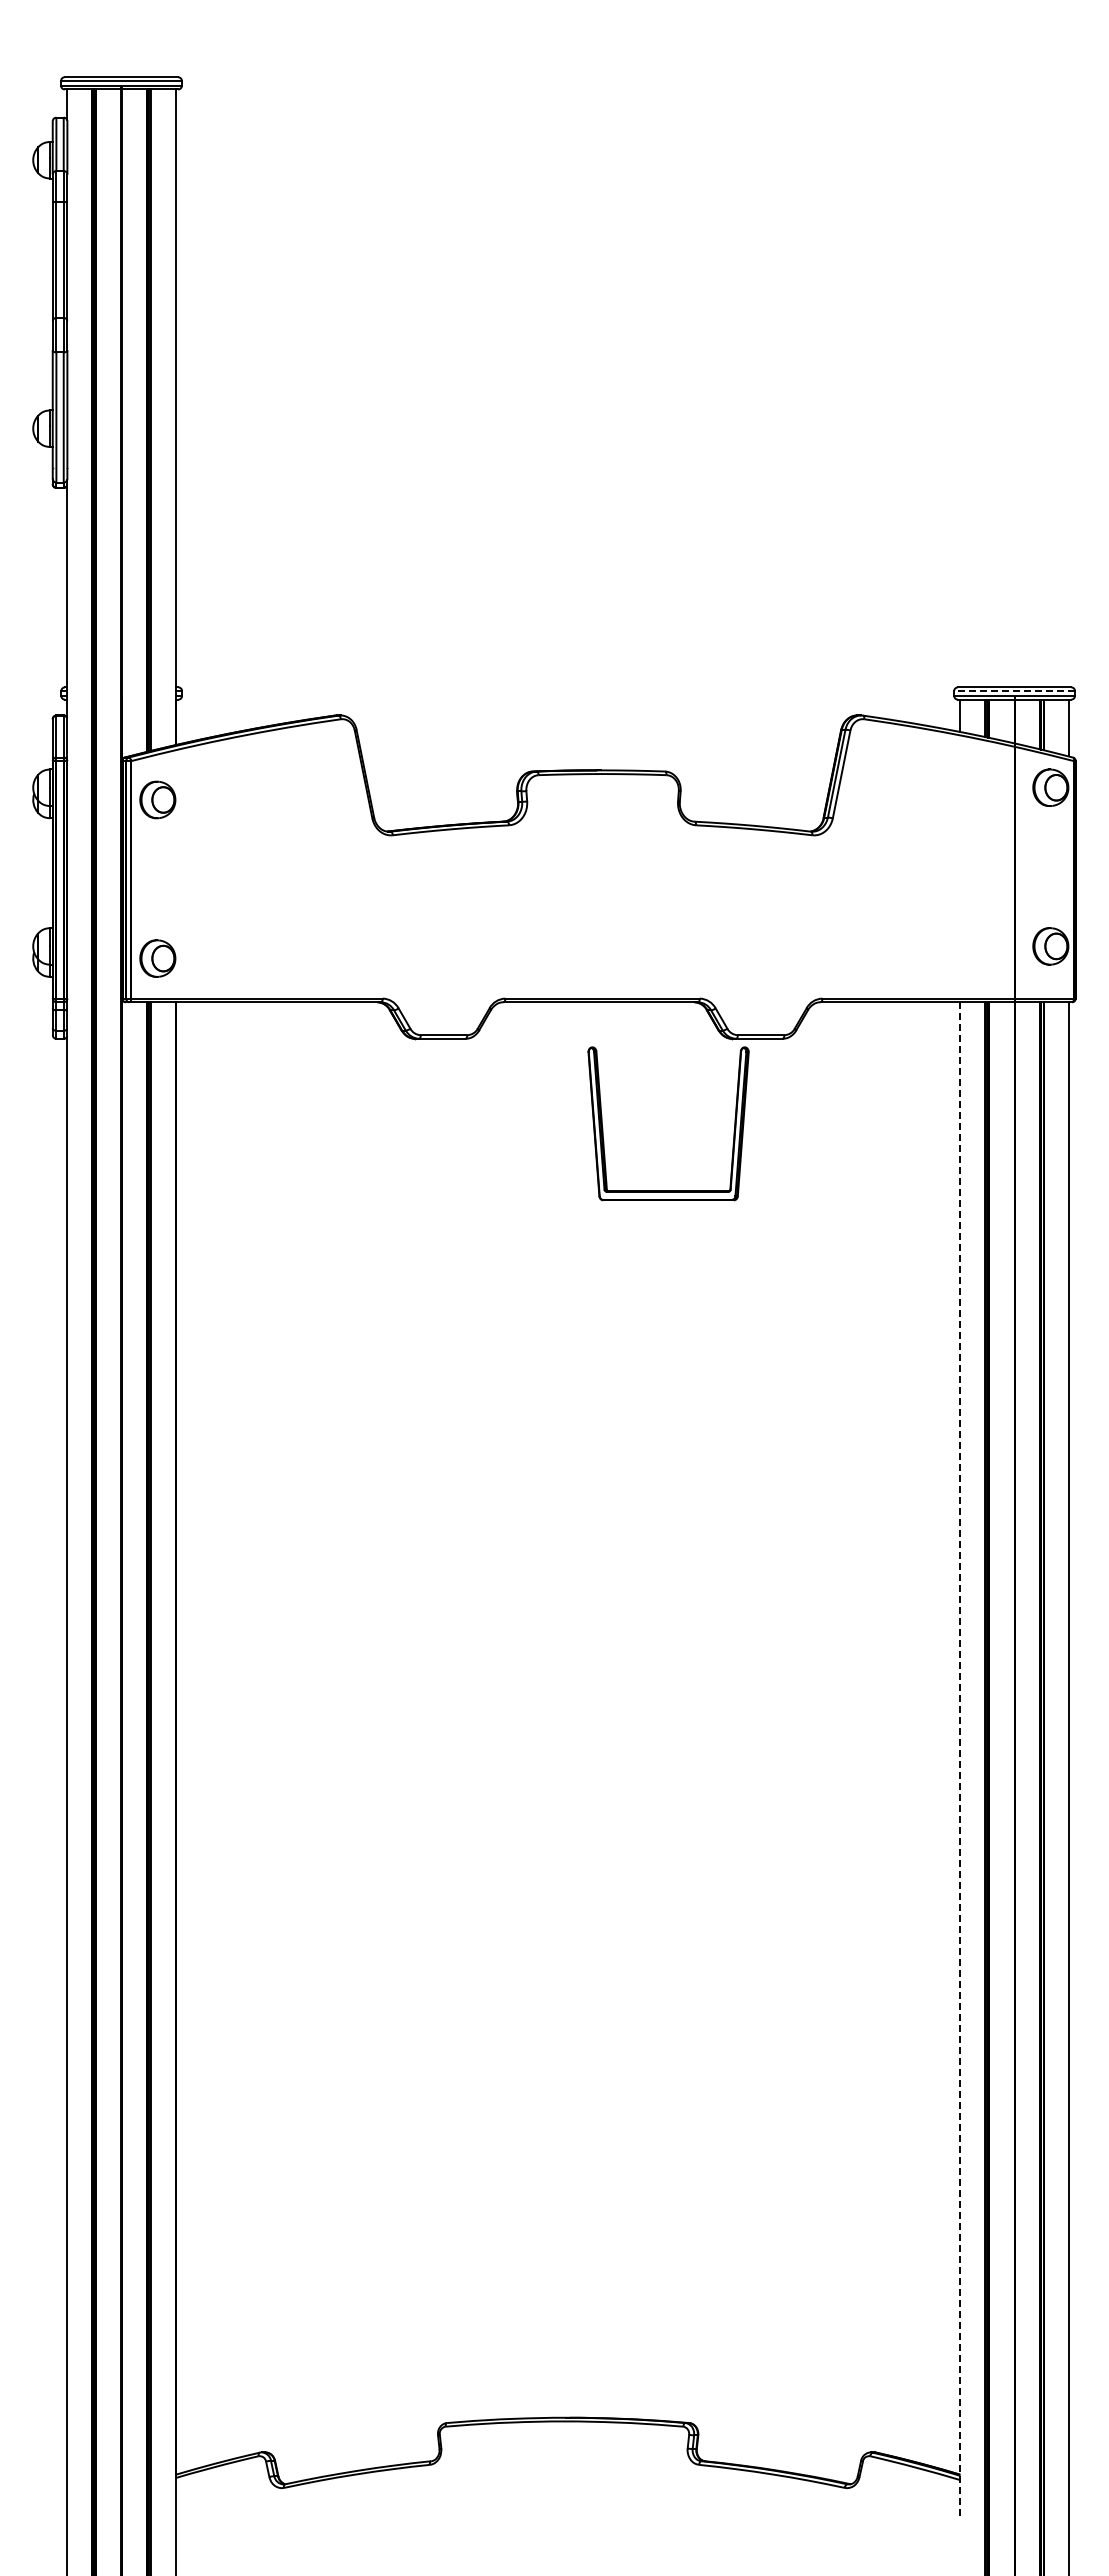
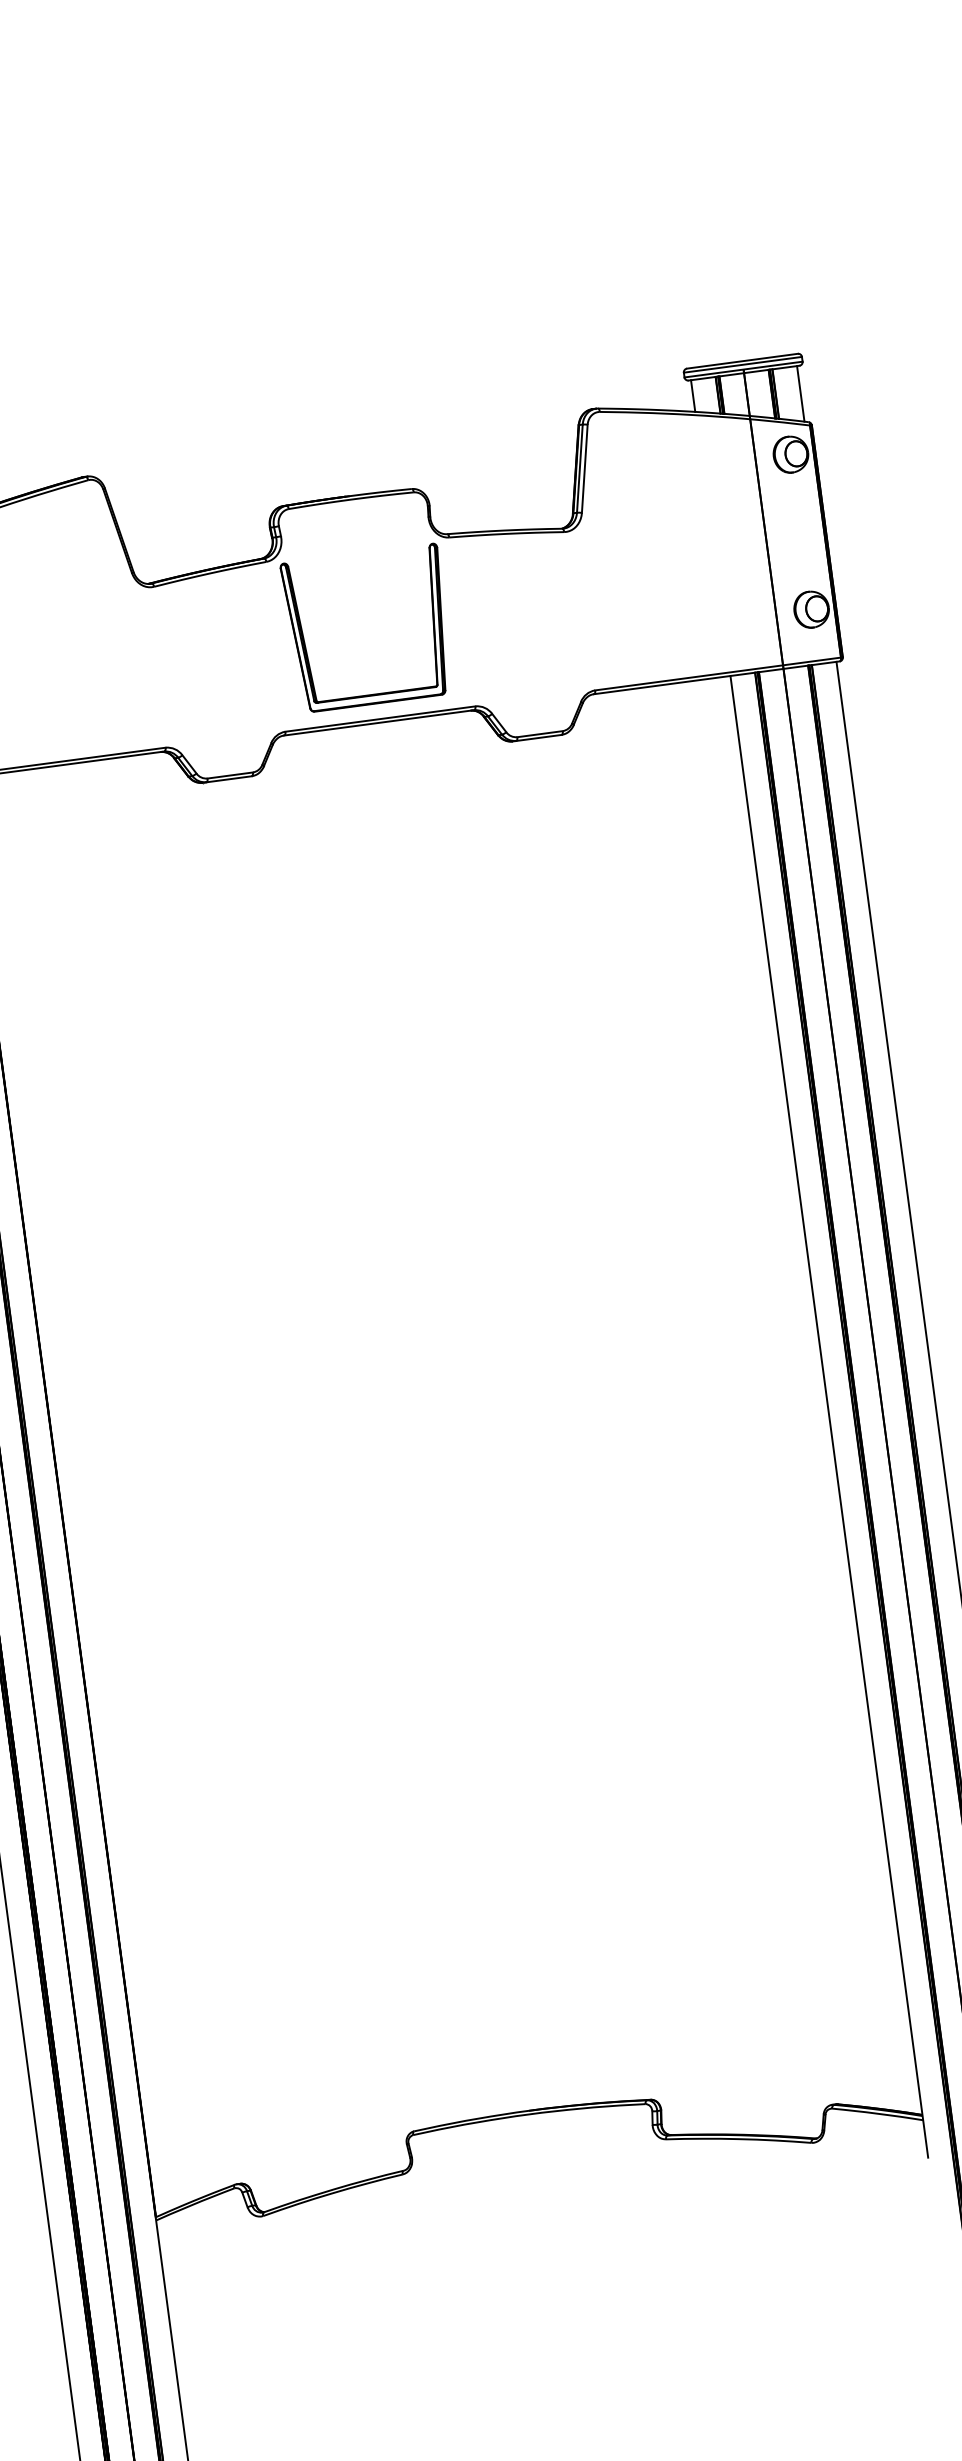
line: (1014, 691) -> (742, 365), dashed -> solid
part: (603, 1127) -> (305, 640), moved
line: (960, 1760) -> (829, 1416), dashed -> solid

